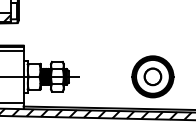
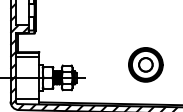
part: (152, 76) -> (145, 64), moved

